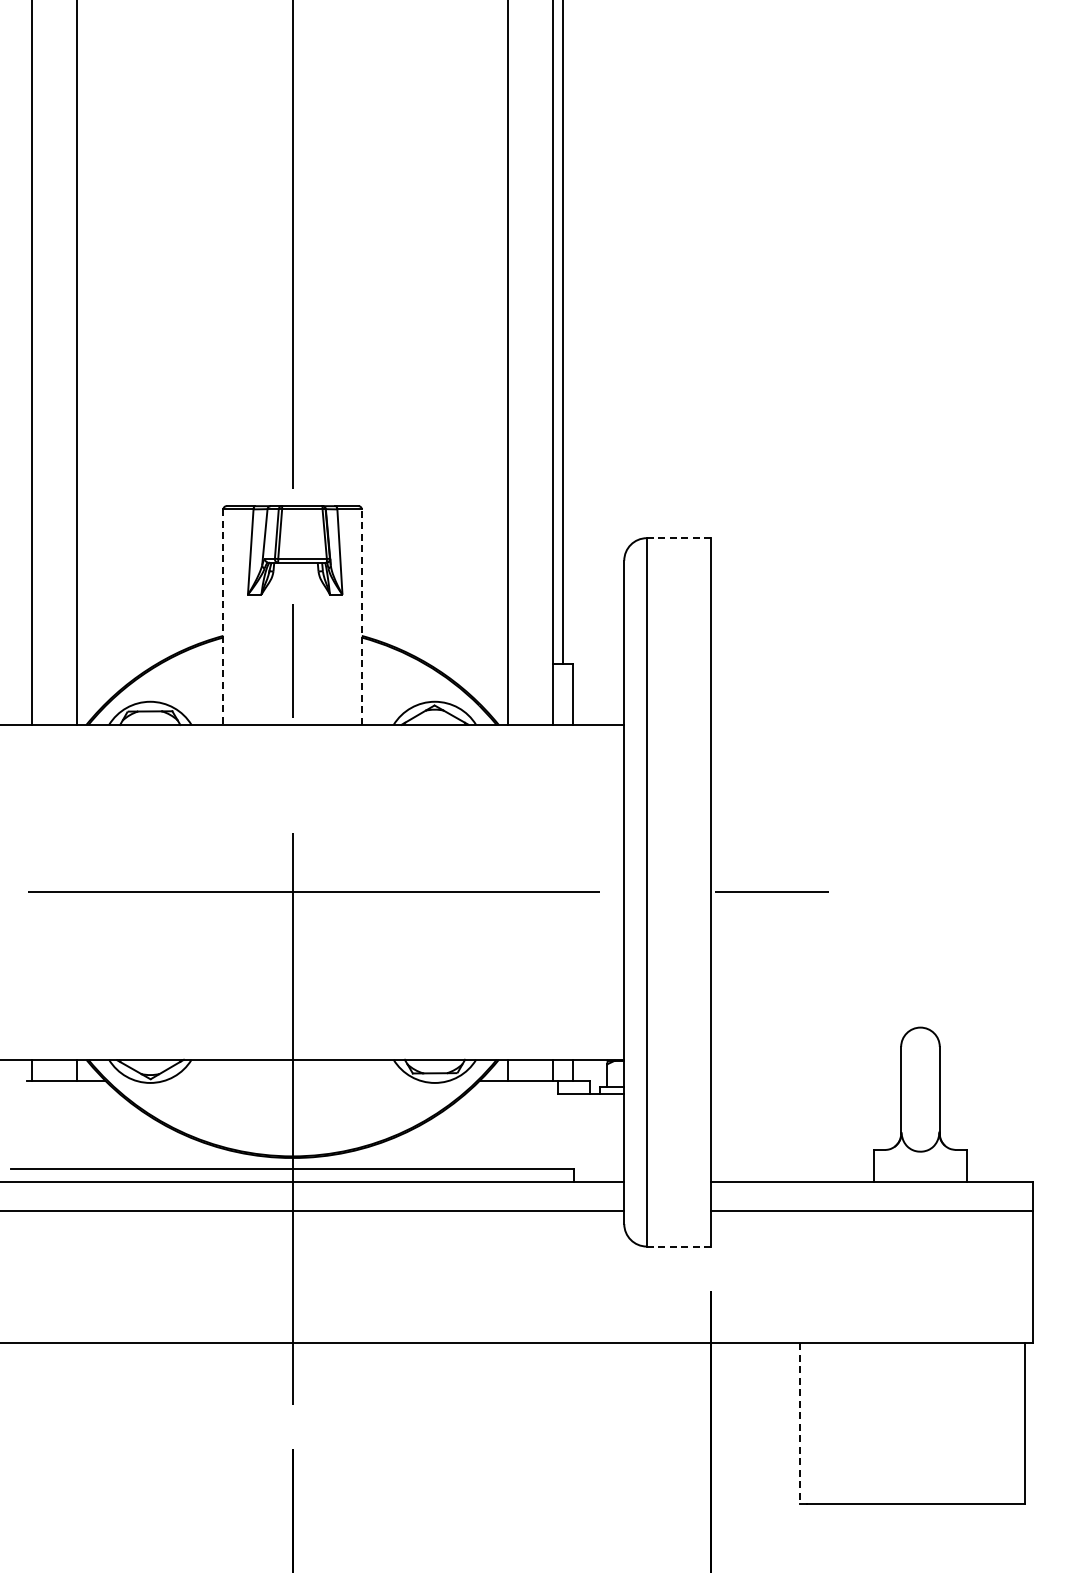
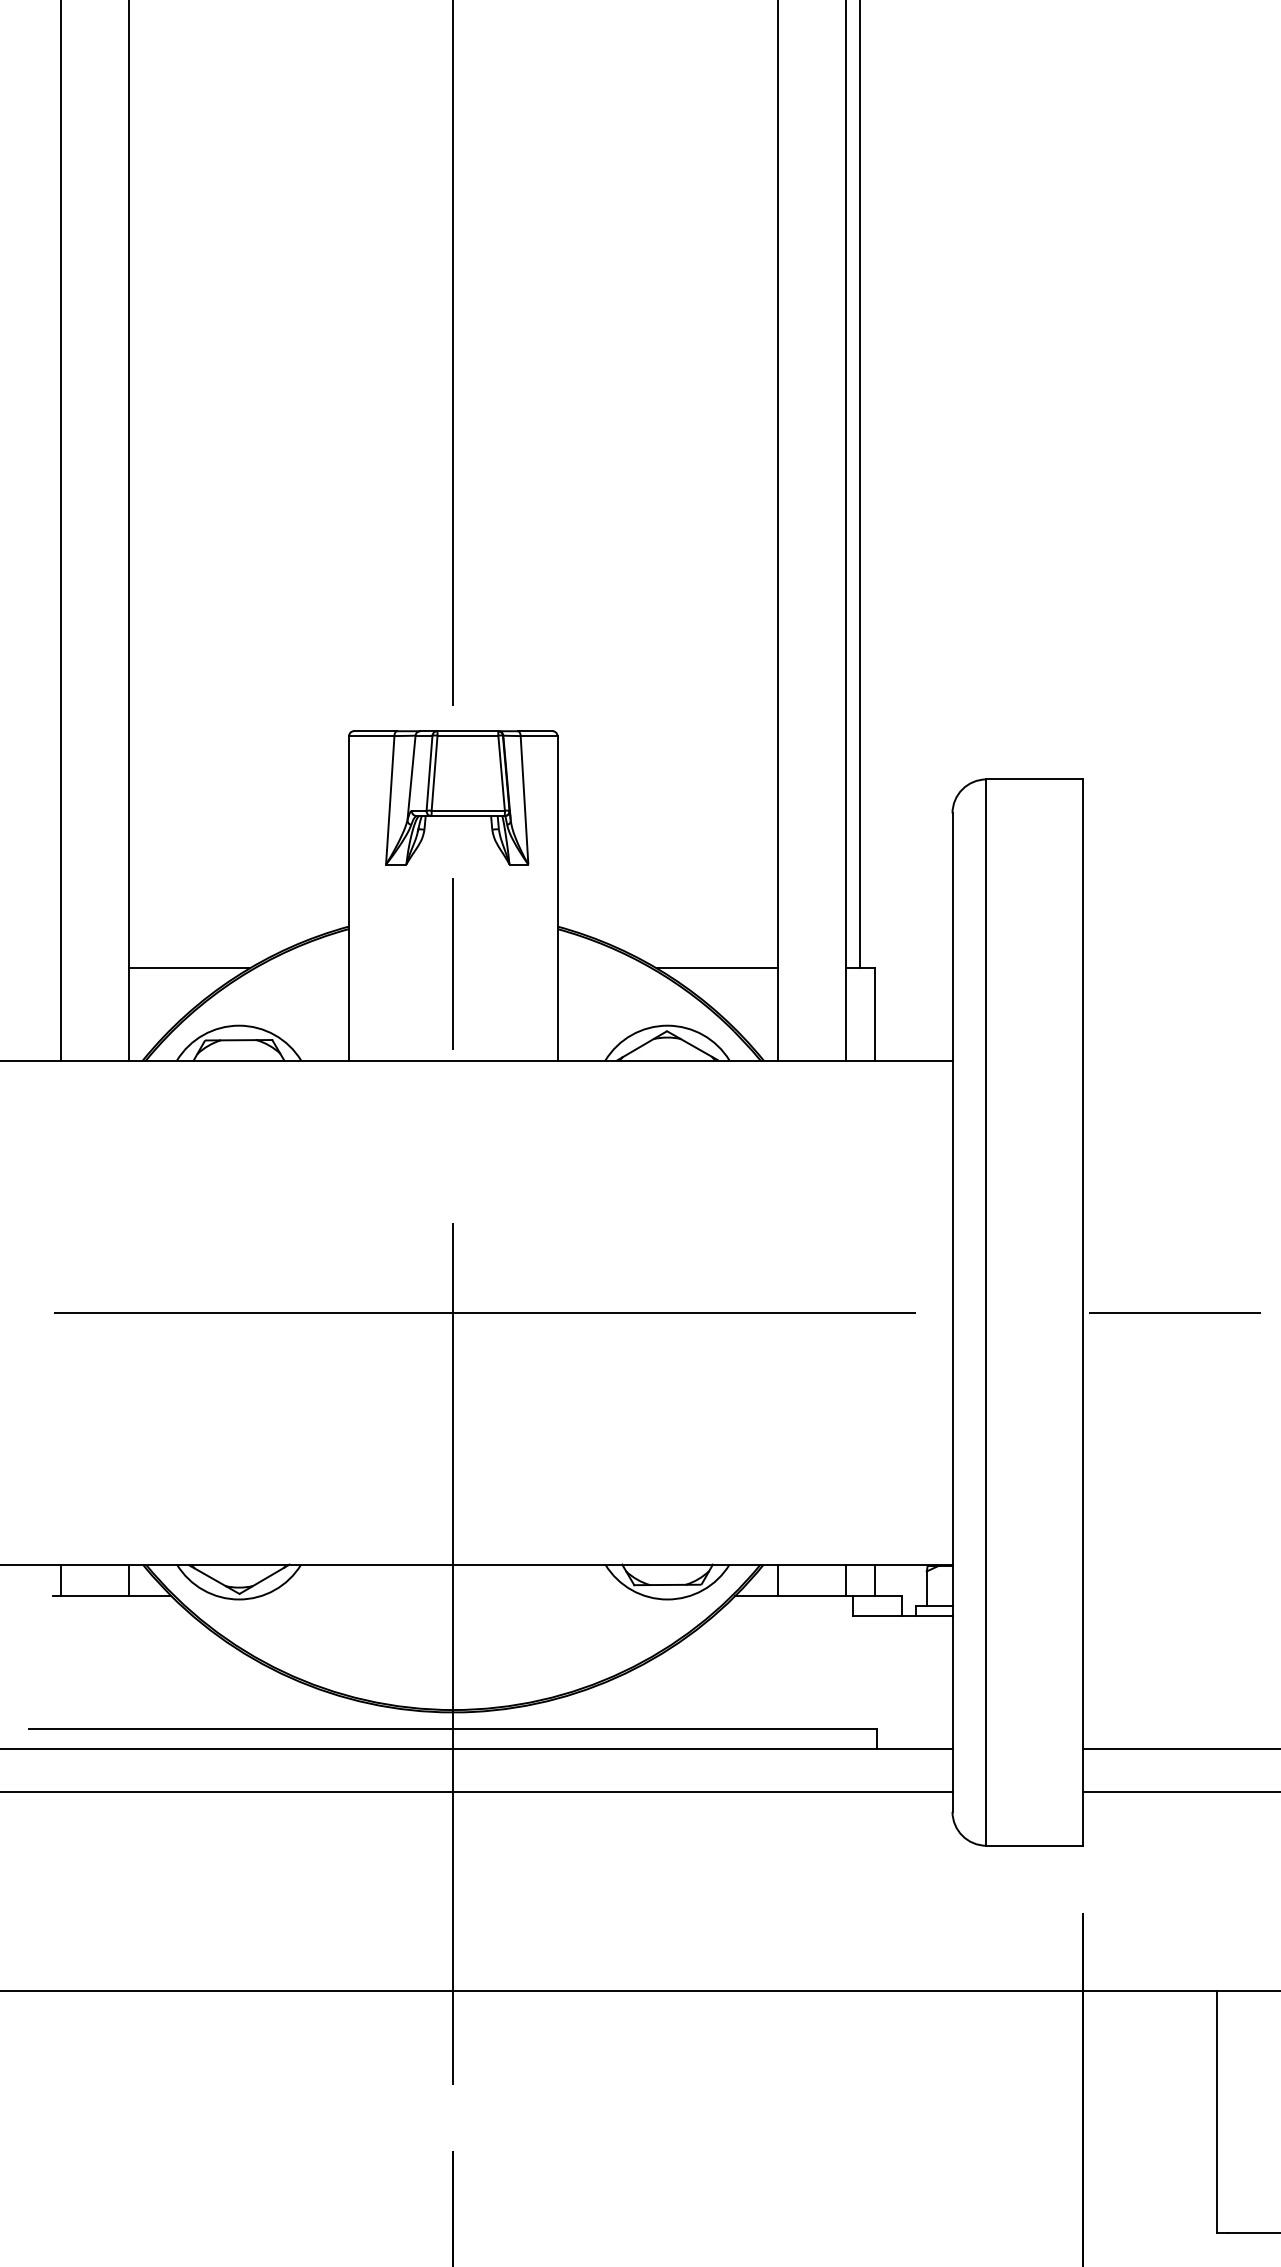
line: (678, 538) -> (1034, 779), dashed -> solid
line: (223, 617) -> (349, 898), dashed -> solid
line: (361, 617) -> (556, 898), dashed -> solid
line: (116, 663) -> (188, 968), added
line: (467, 663) -> (716, 968), added
line: (679, 1246) -> (1035, 1845), dashed -> solid
line: (799, 1424) -> (1216, 2113), dashed -> solid

